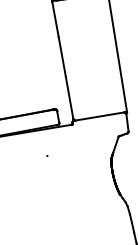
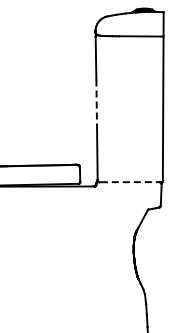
line: (62, 57) -> (96, 104), solid -> dashed
line: (99, 116) -> (129, 182), solid -> dashed

